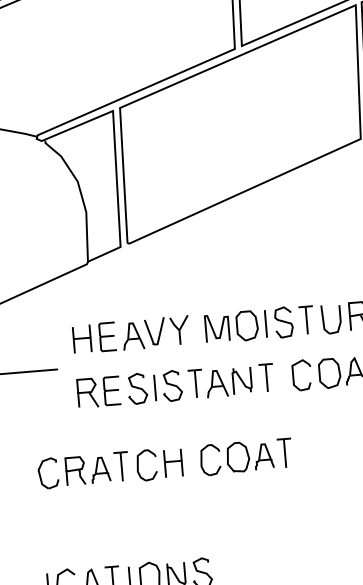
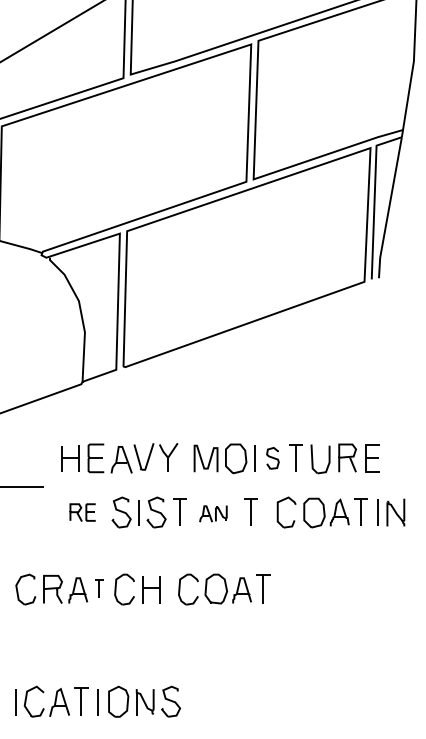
part: (283, 322) -> (272, 458), size x0.7
part: (229, 382) -> (213, 513), size x0.6
part: (98, 391) -> (82, 512), size x0.6
part: (121, 466) -> (99, 588), size x0.6

